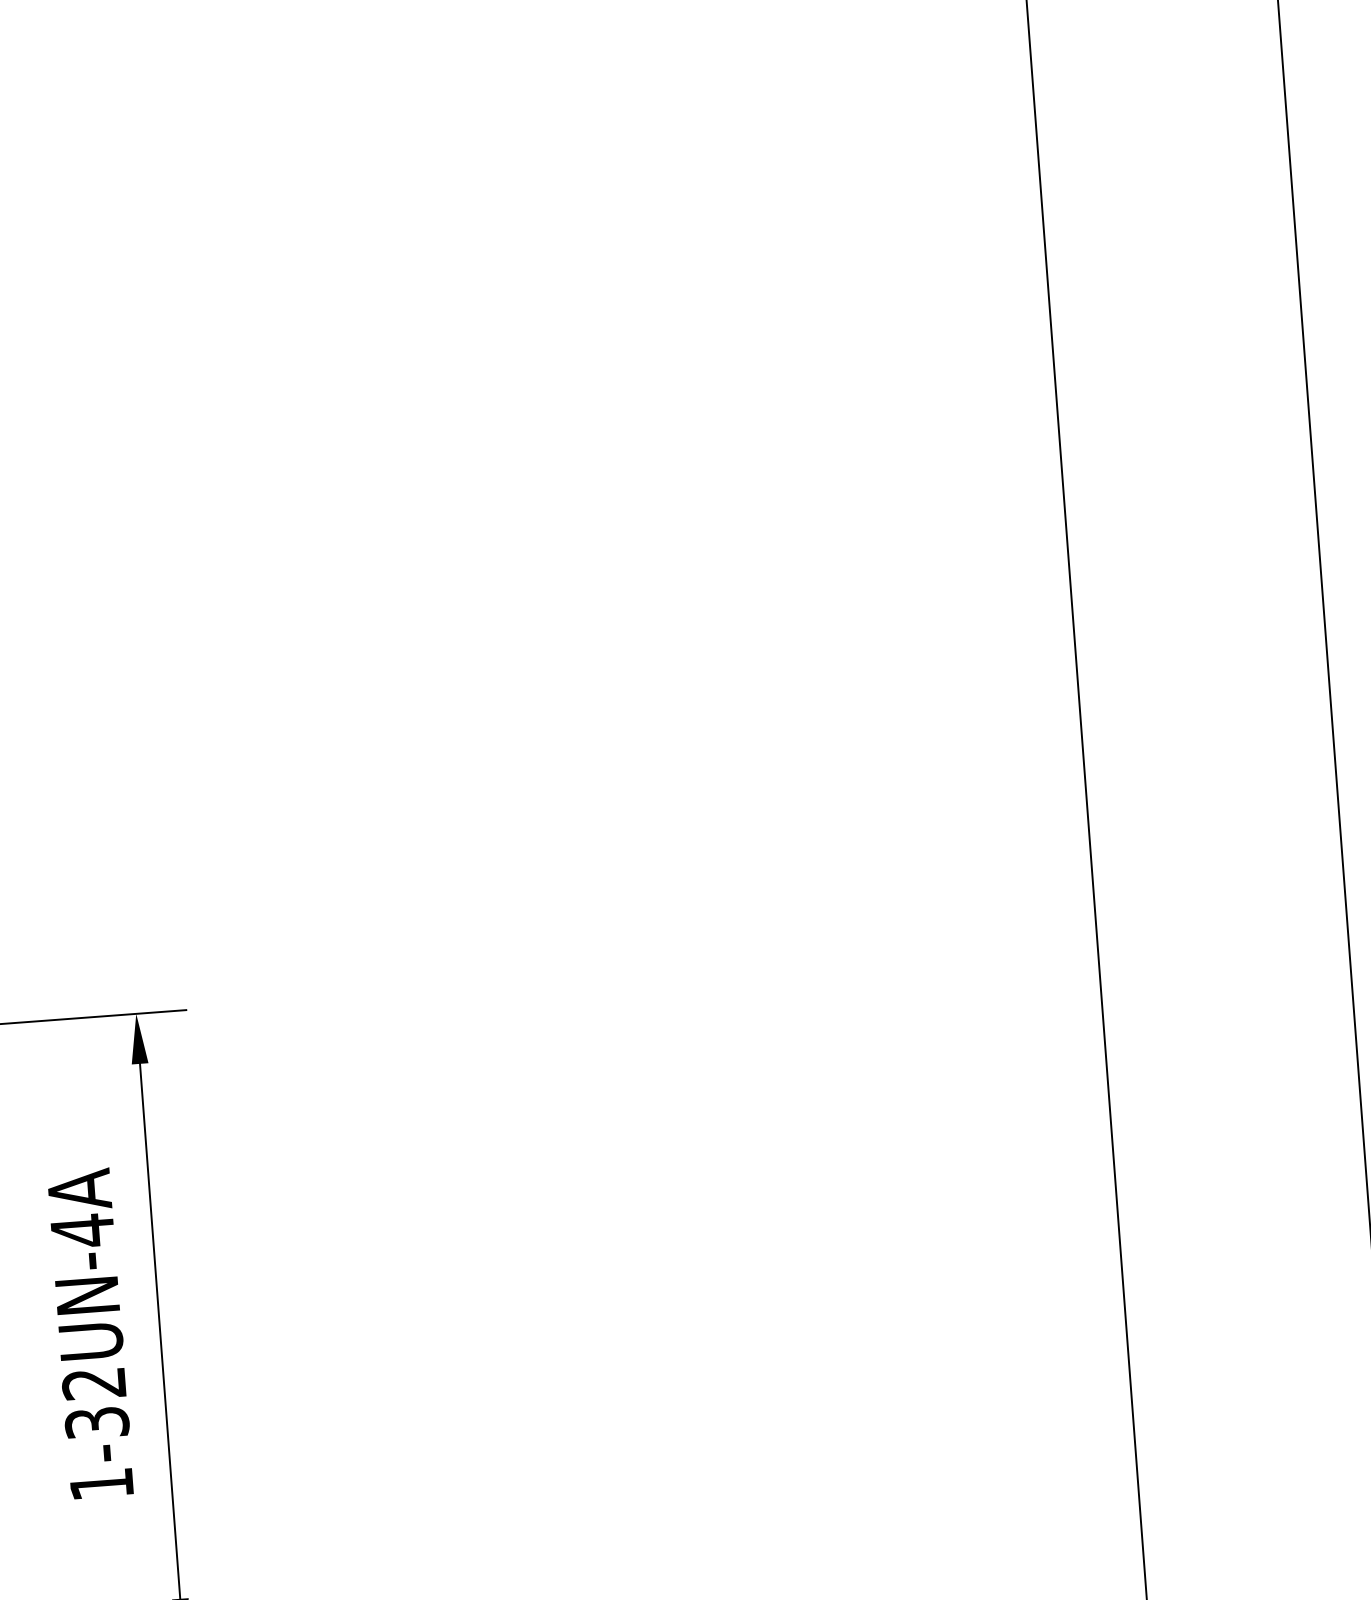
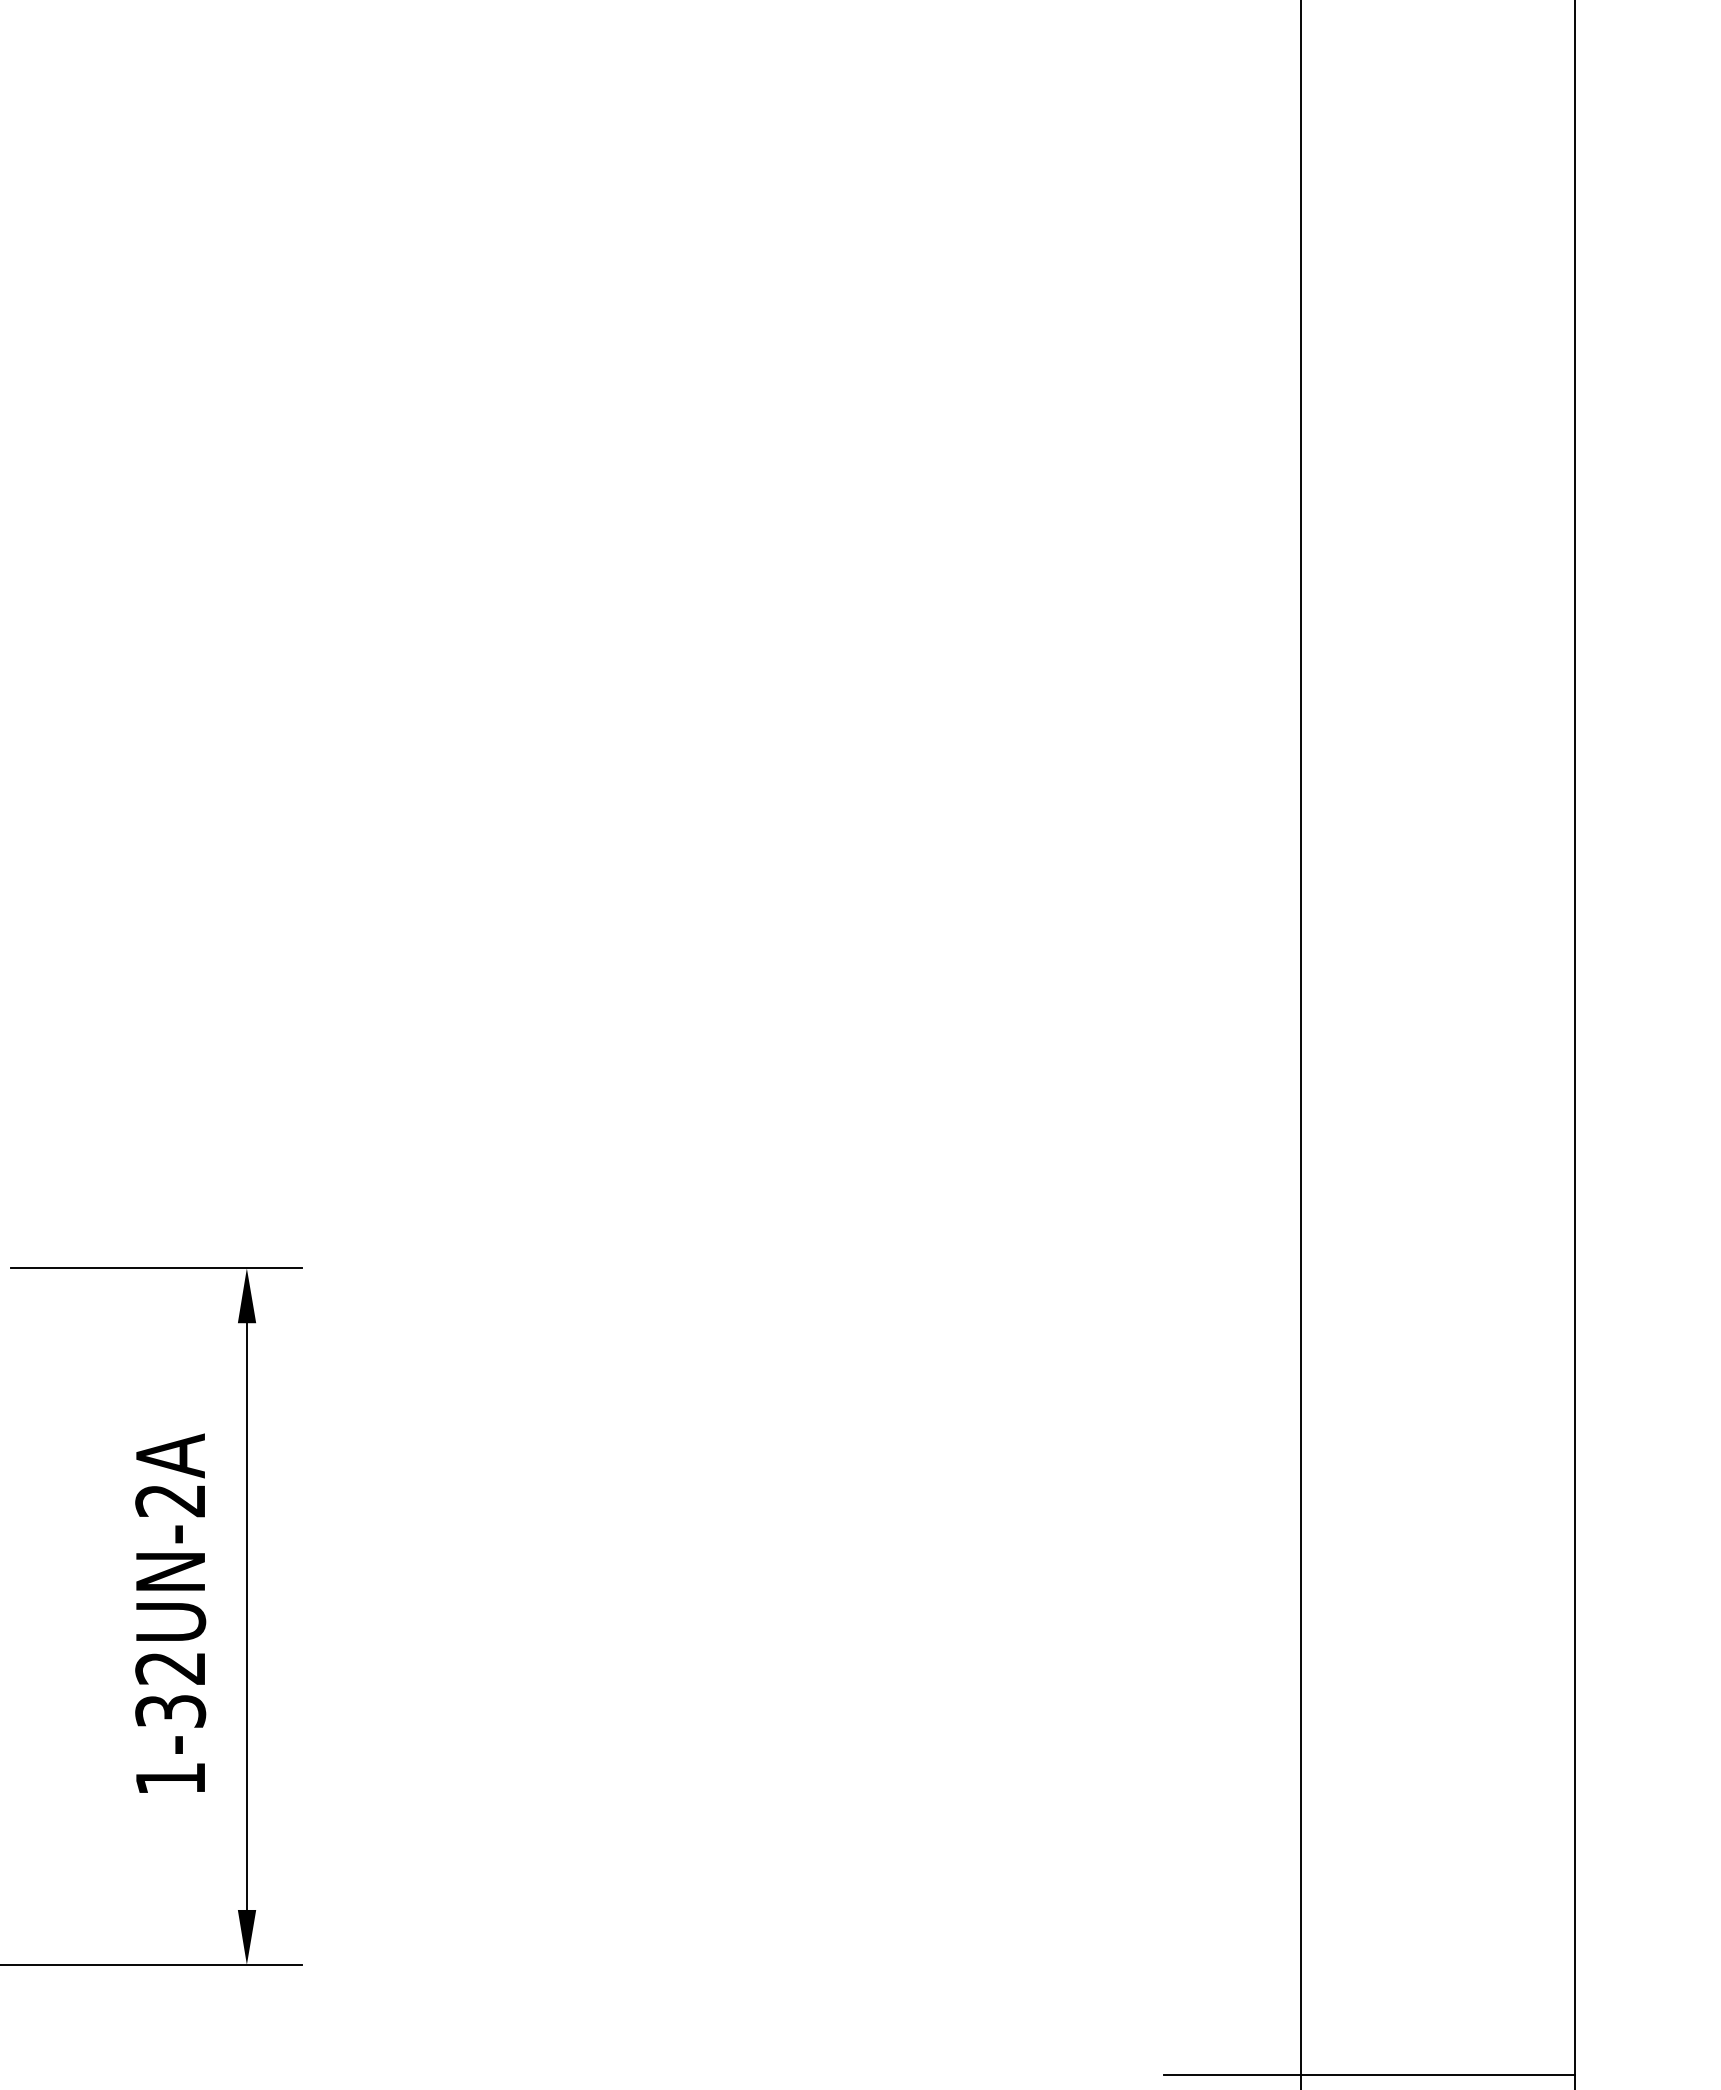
text: (81, 1230) -> (169, 1500), 1-32UN-4A -> 1-32UN-2A

